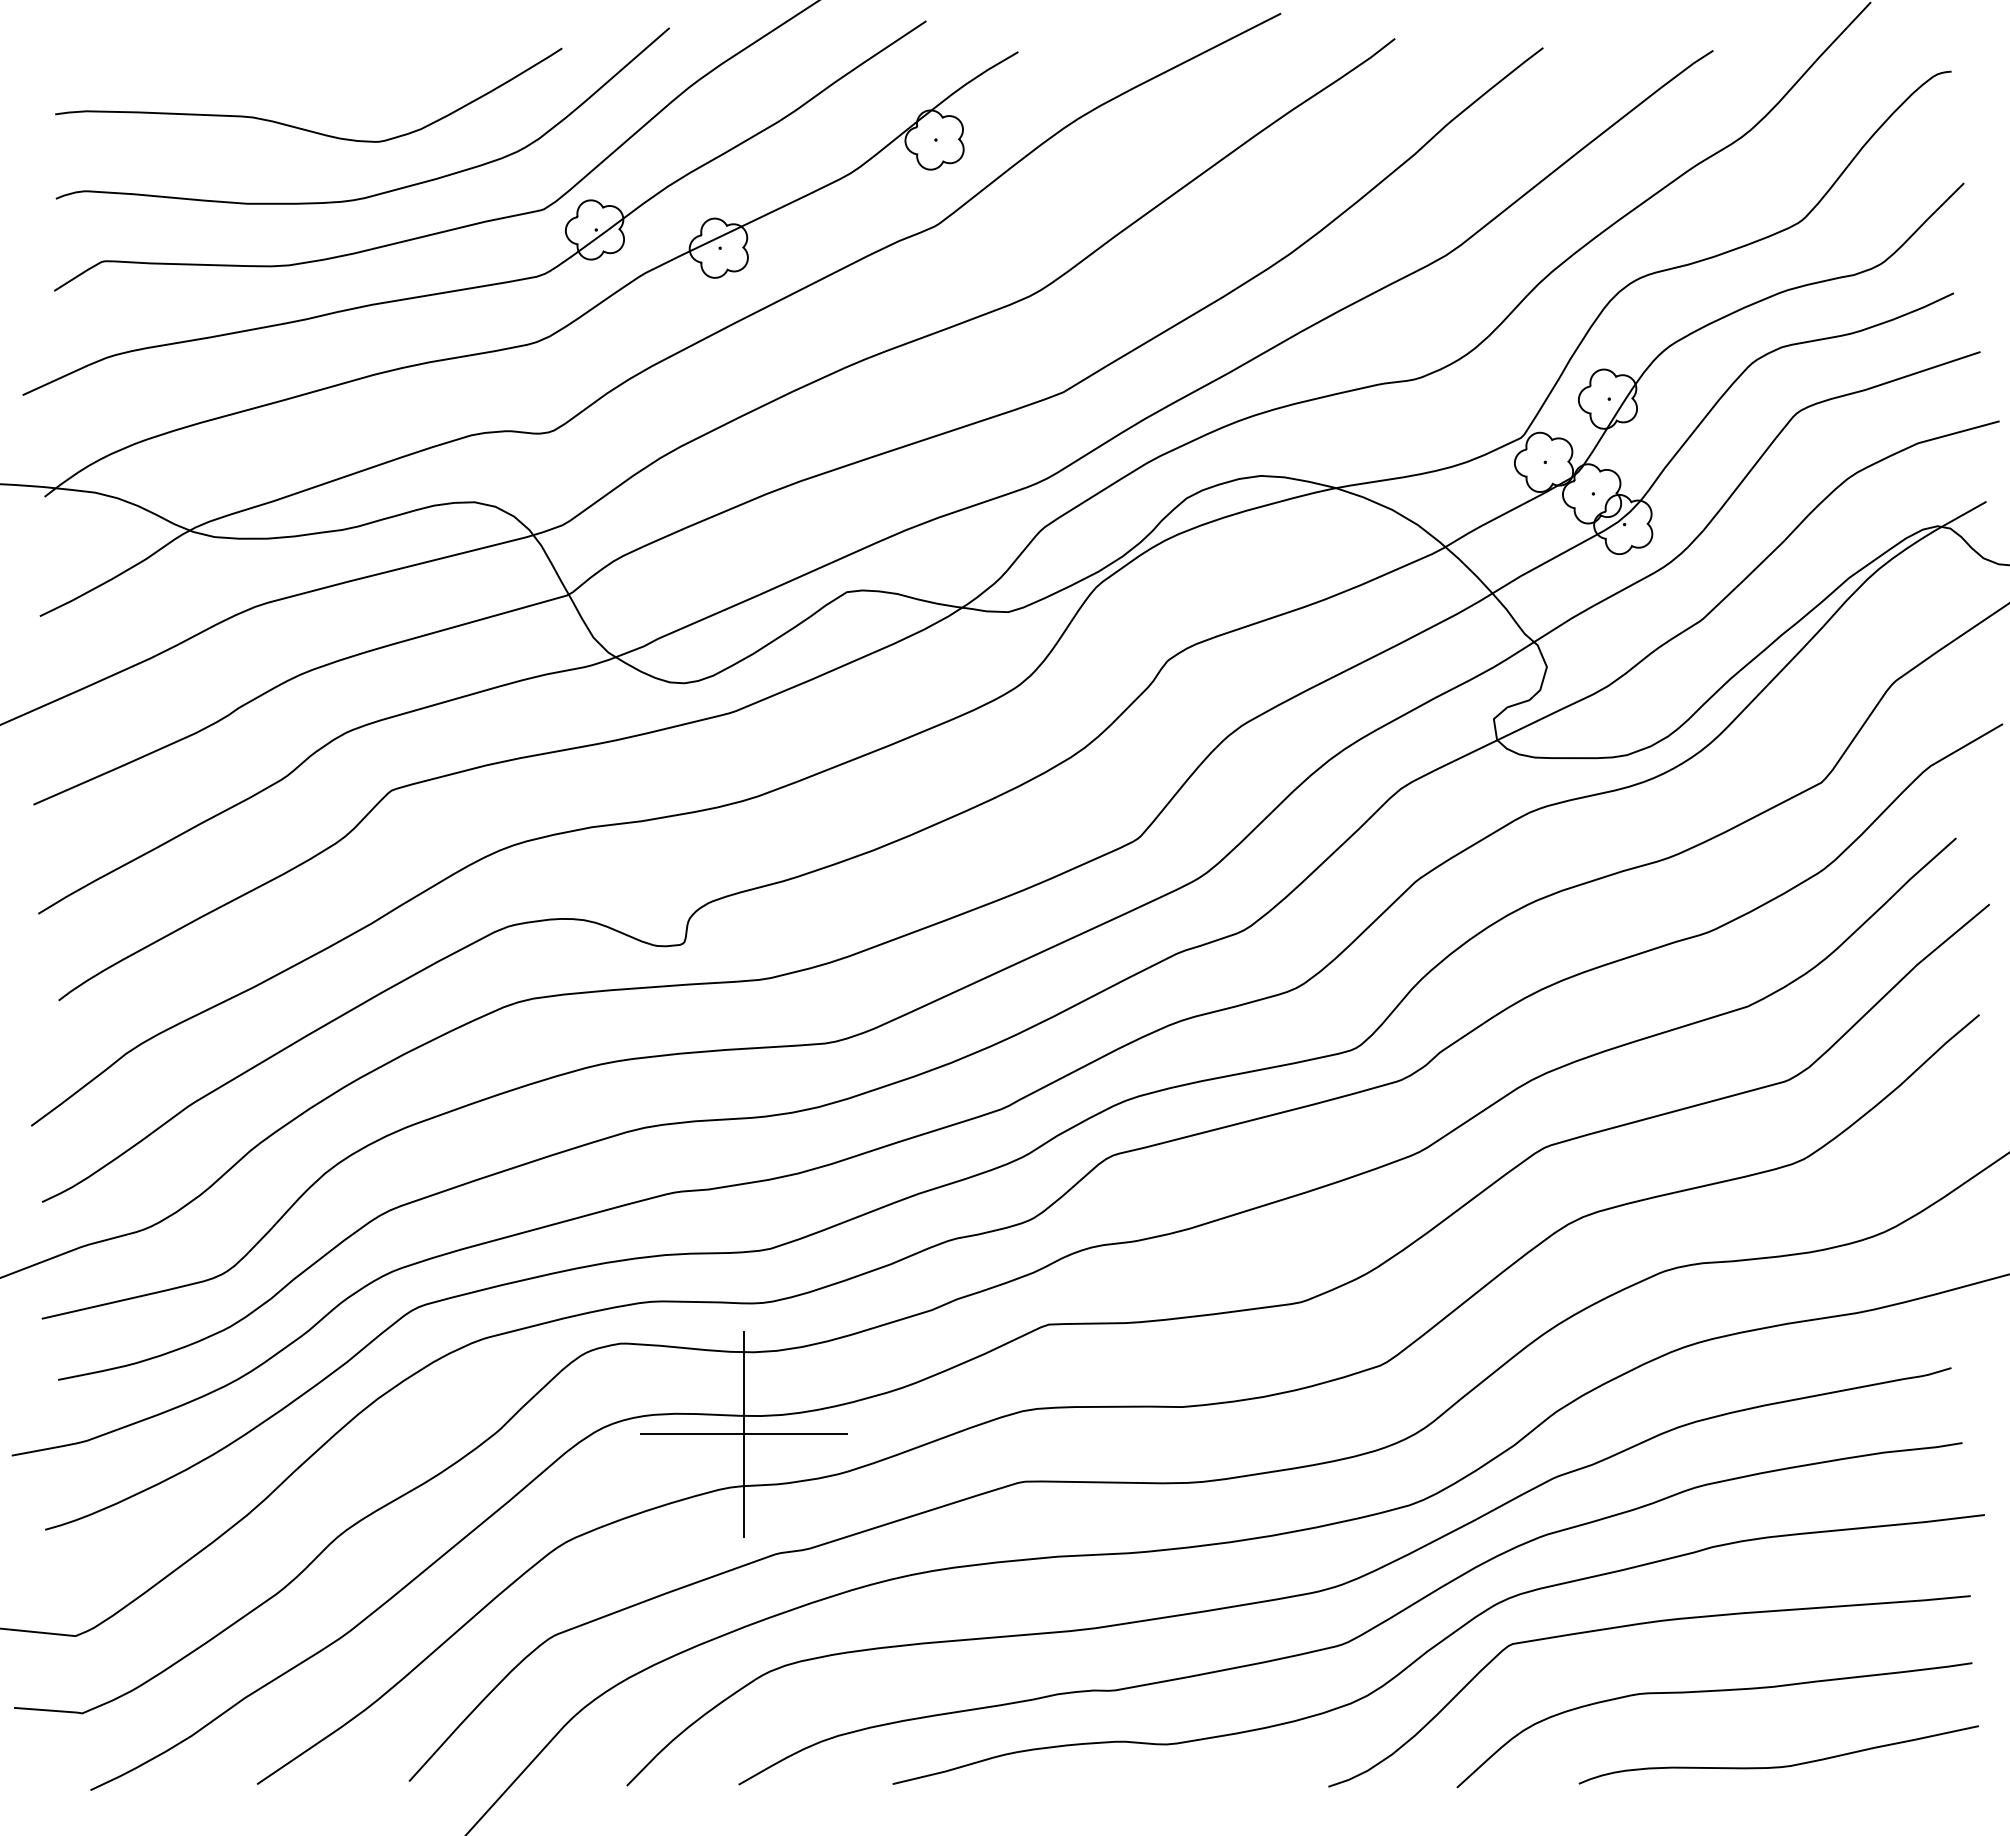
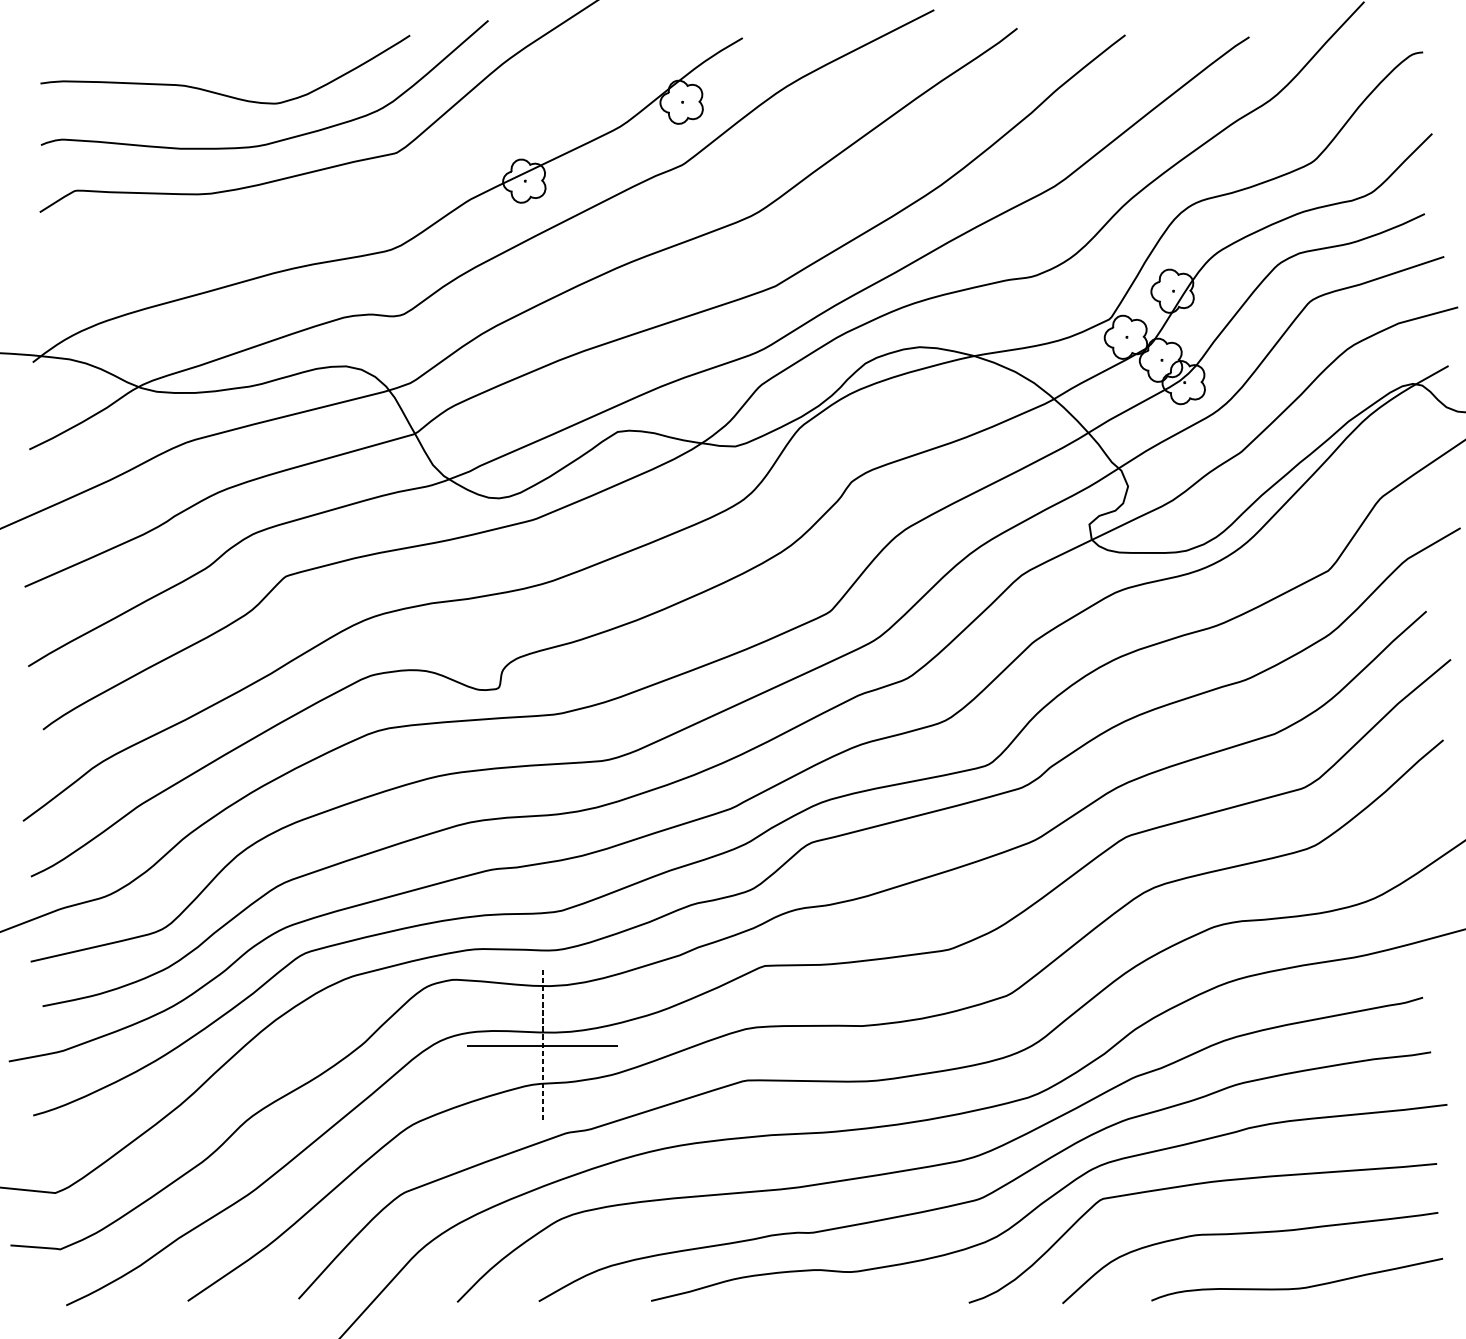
part: (486, 284) -> (354, 207), removed
line: (743, 1434) -> (542, 1046), solid -> dashed

